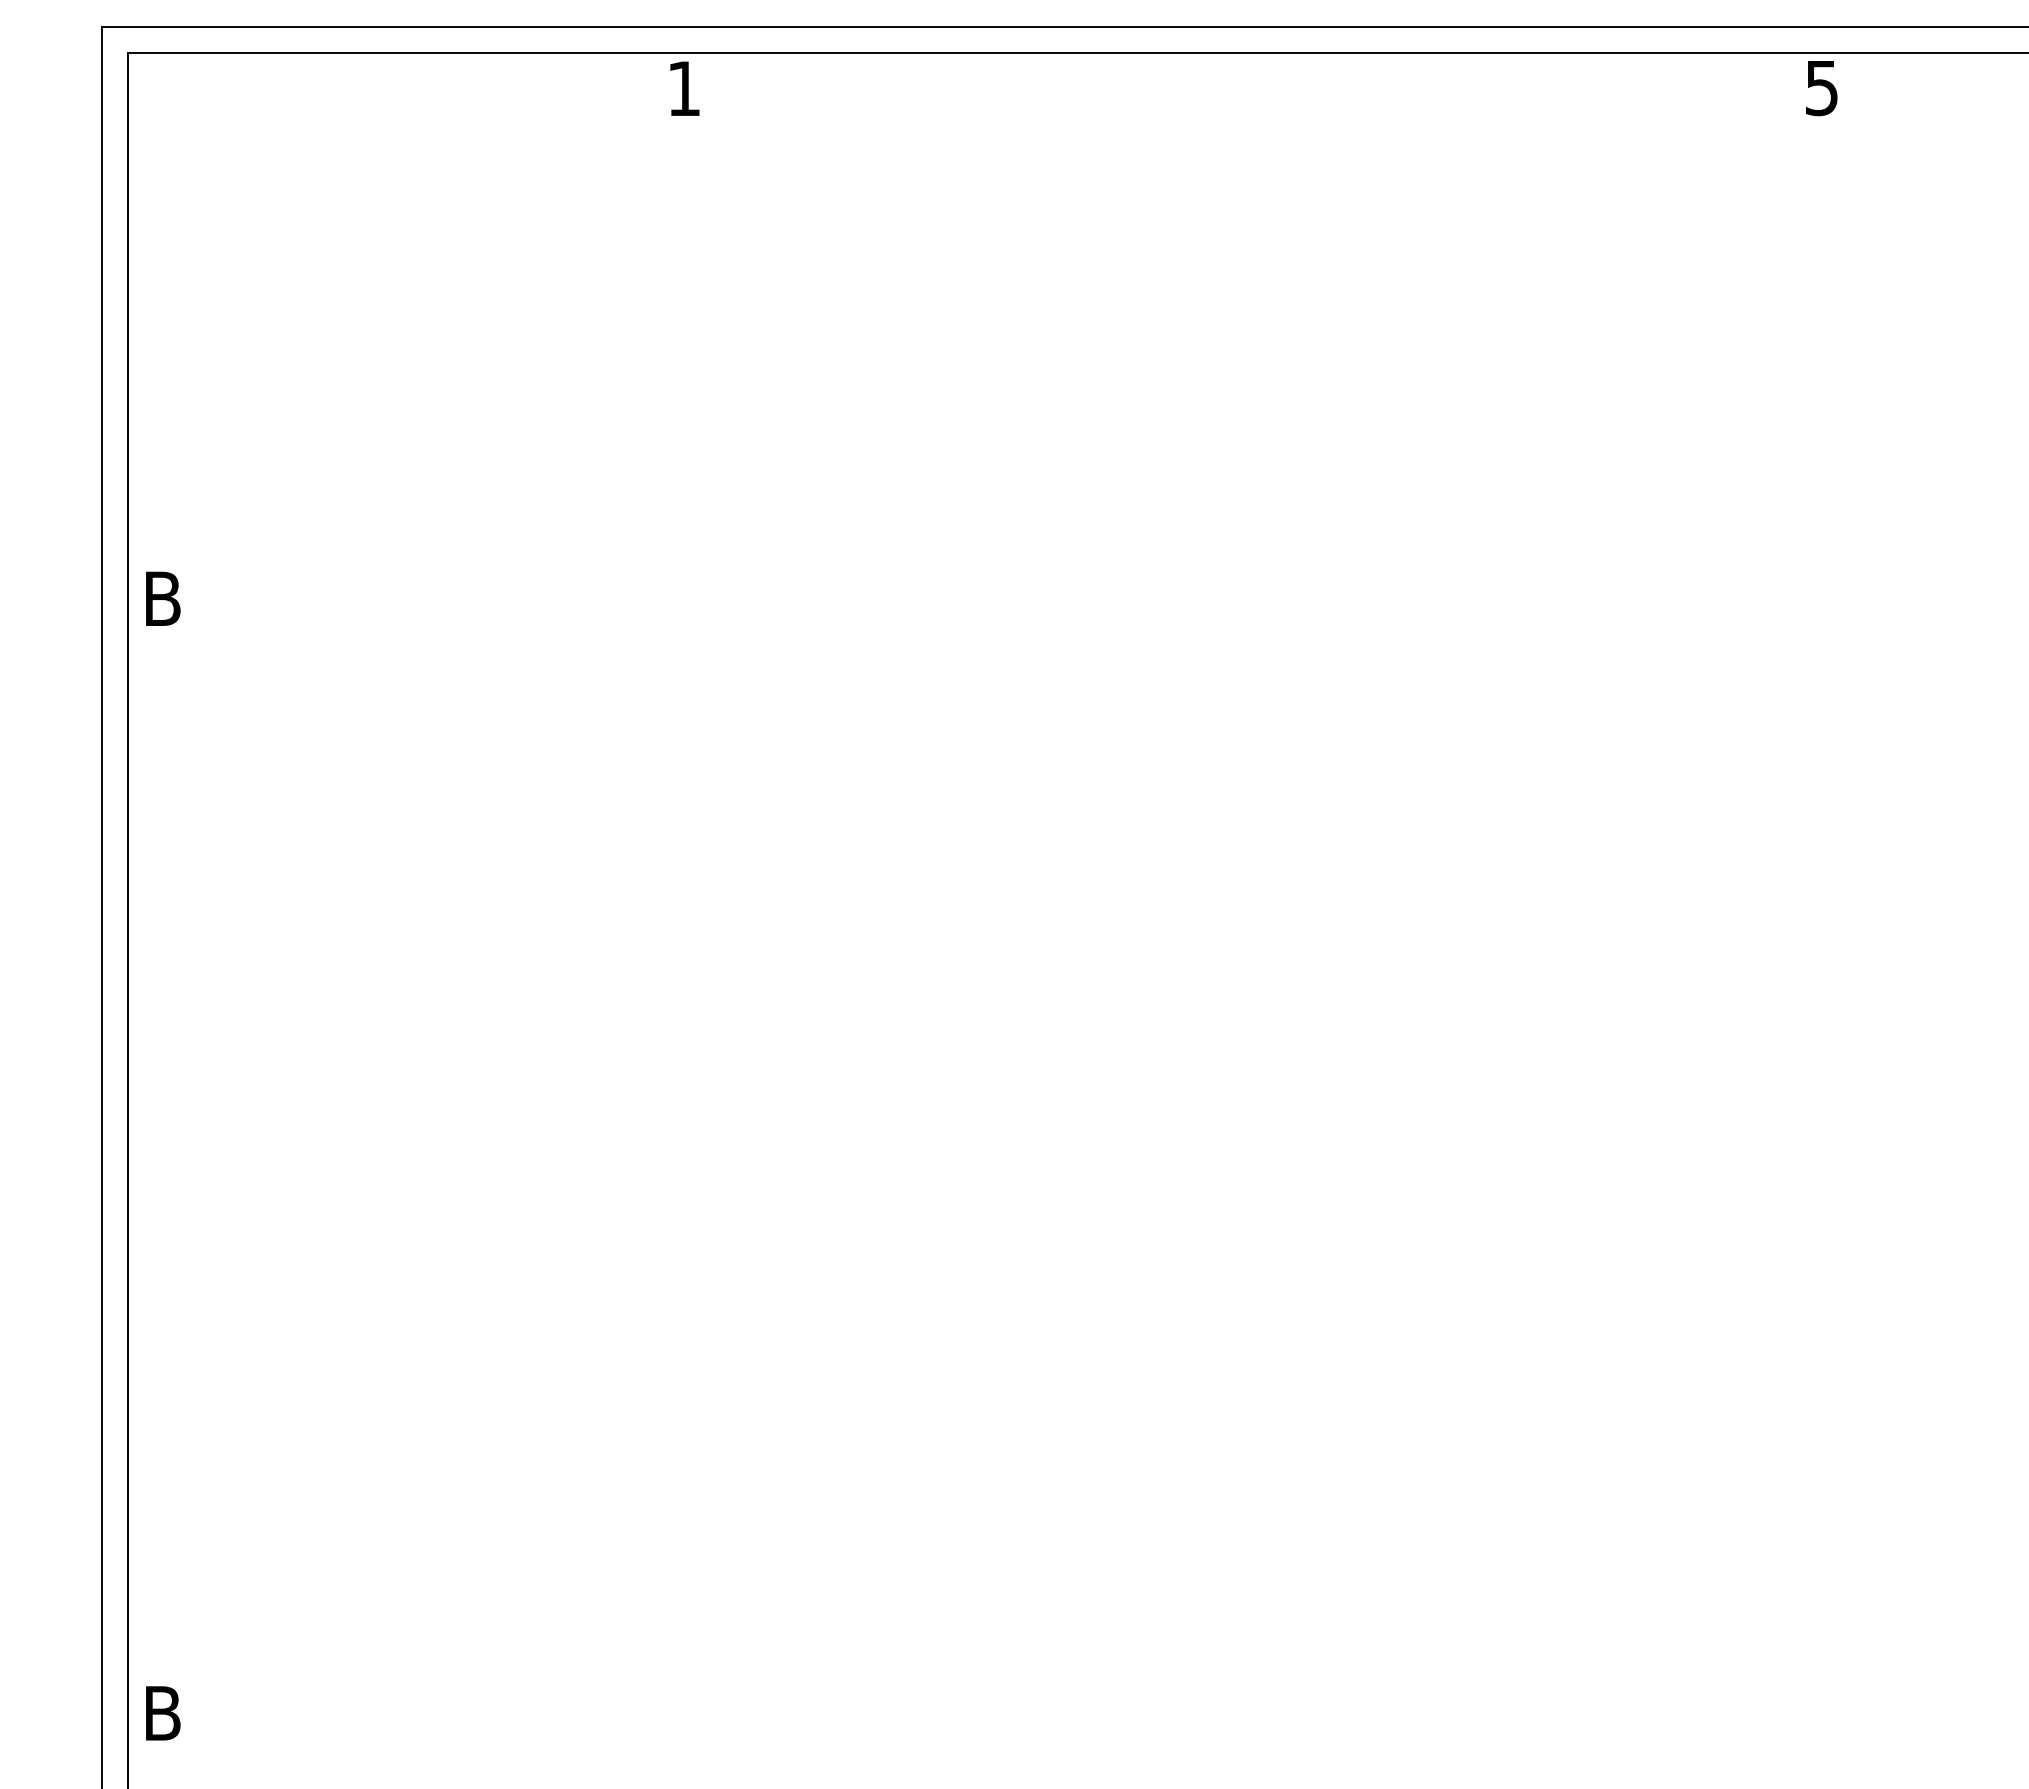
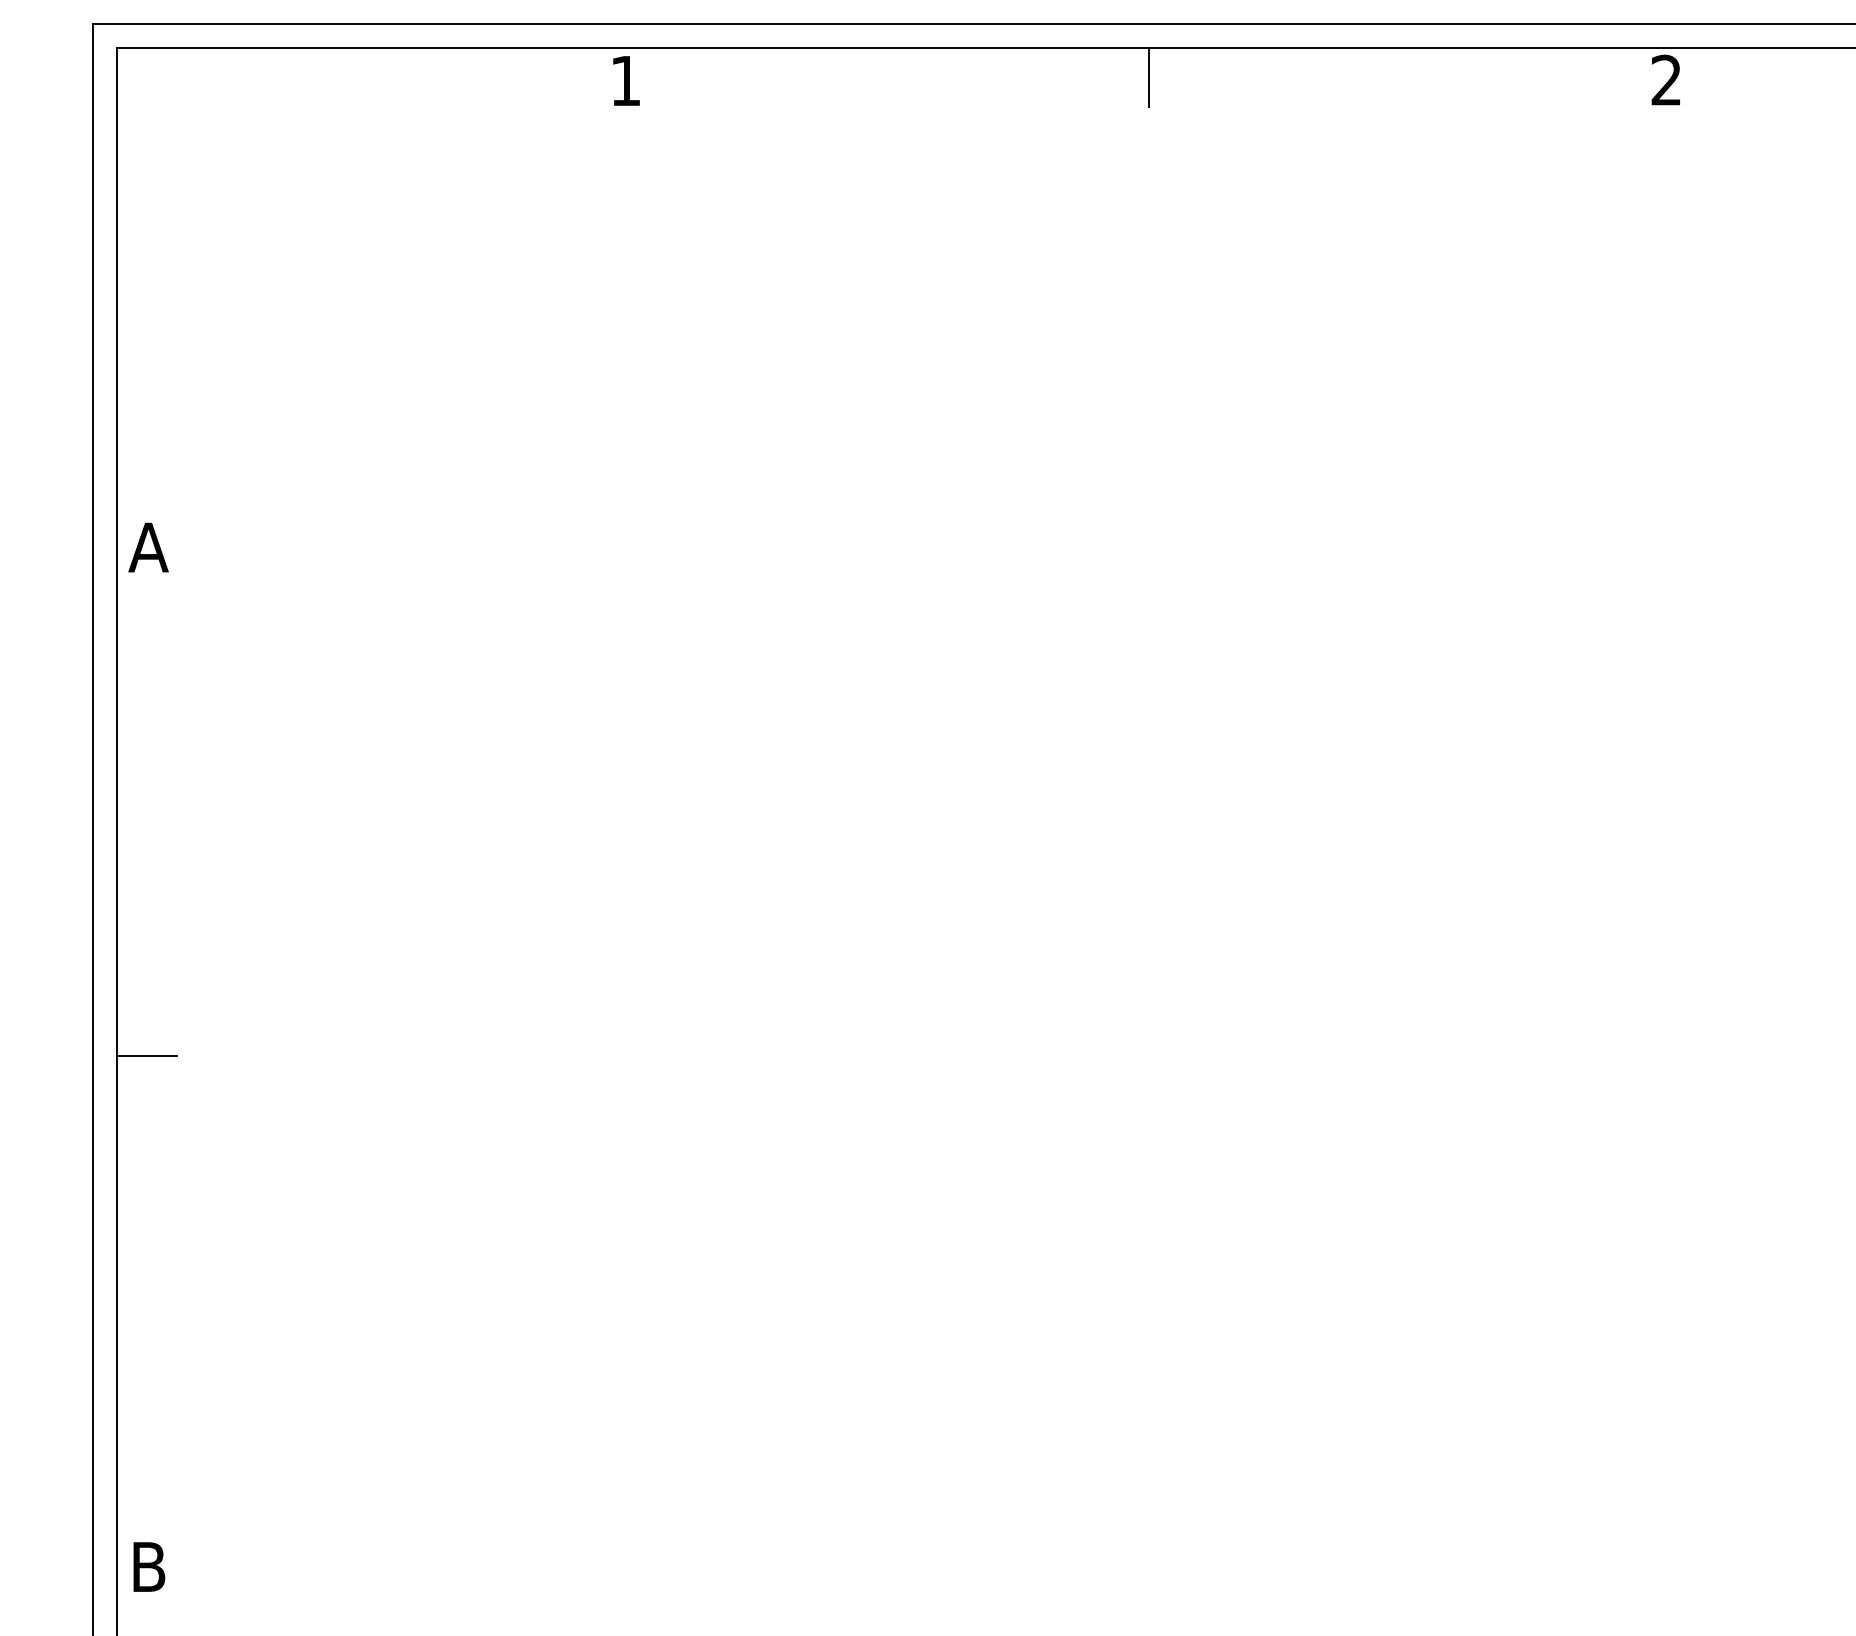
line: (1255, 84) -> (1148, 77), added
text: (1821, 88) -> (1666, 80), 5 -> 2
text: (162, 598) -> (148, 547), B -> A
line: (160, 1154) -> (146, 1055), added

